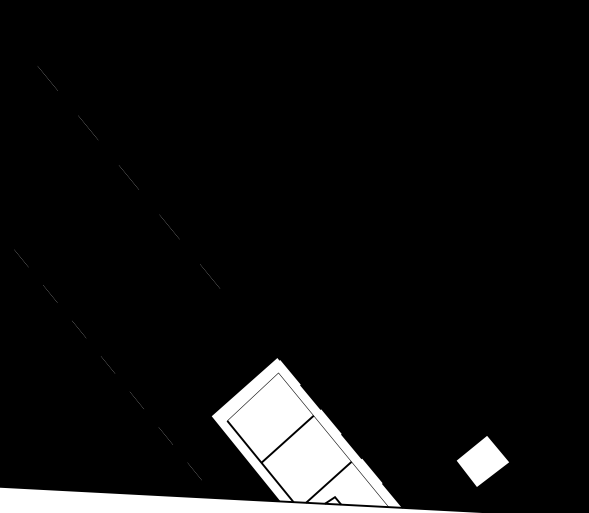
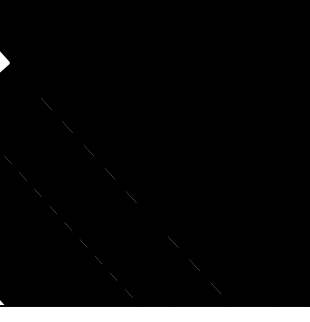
fill: (308, 428) -> (183, 269), added
fill: (481, 460) -> (269, 280), added

